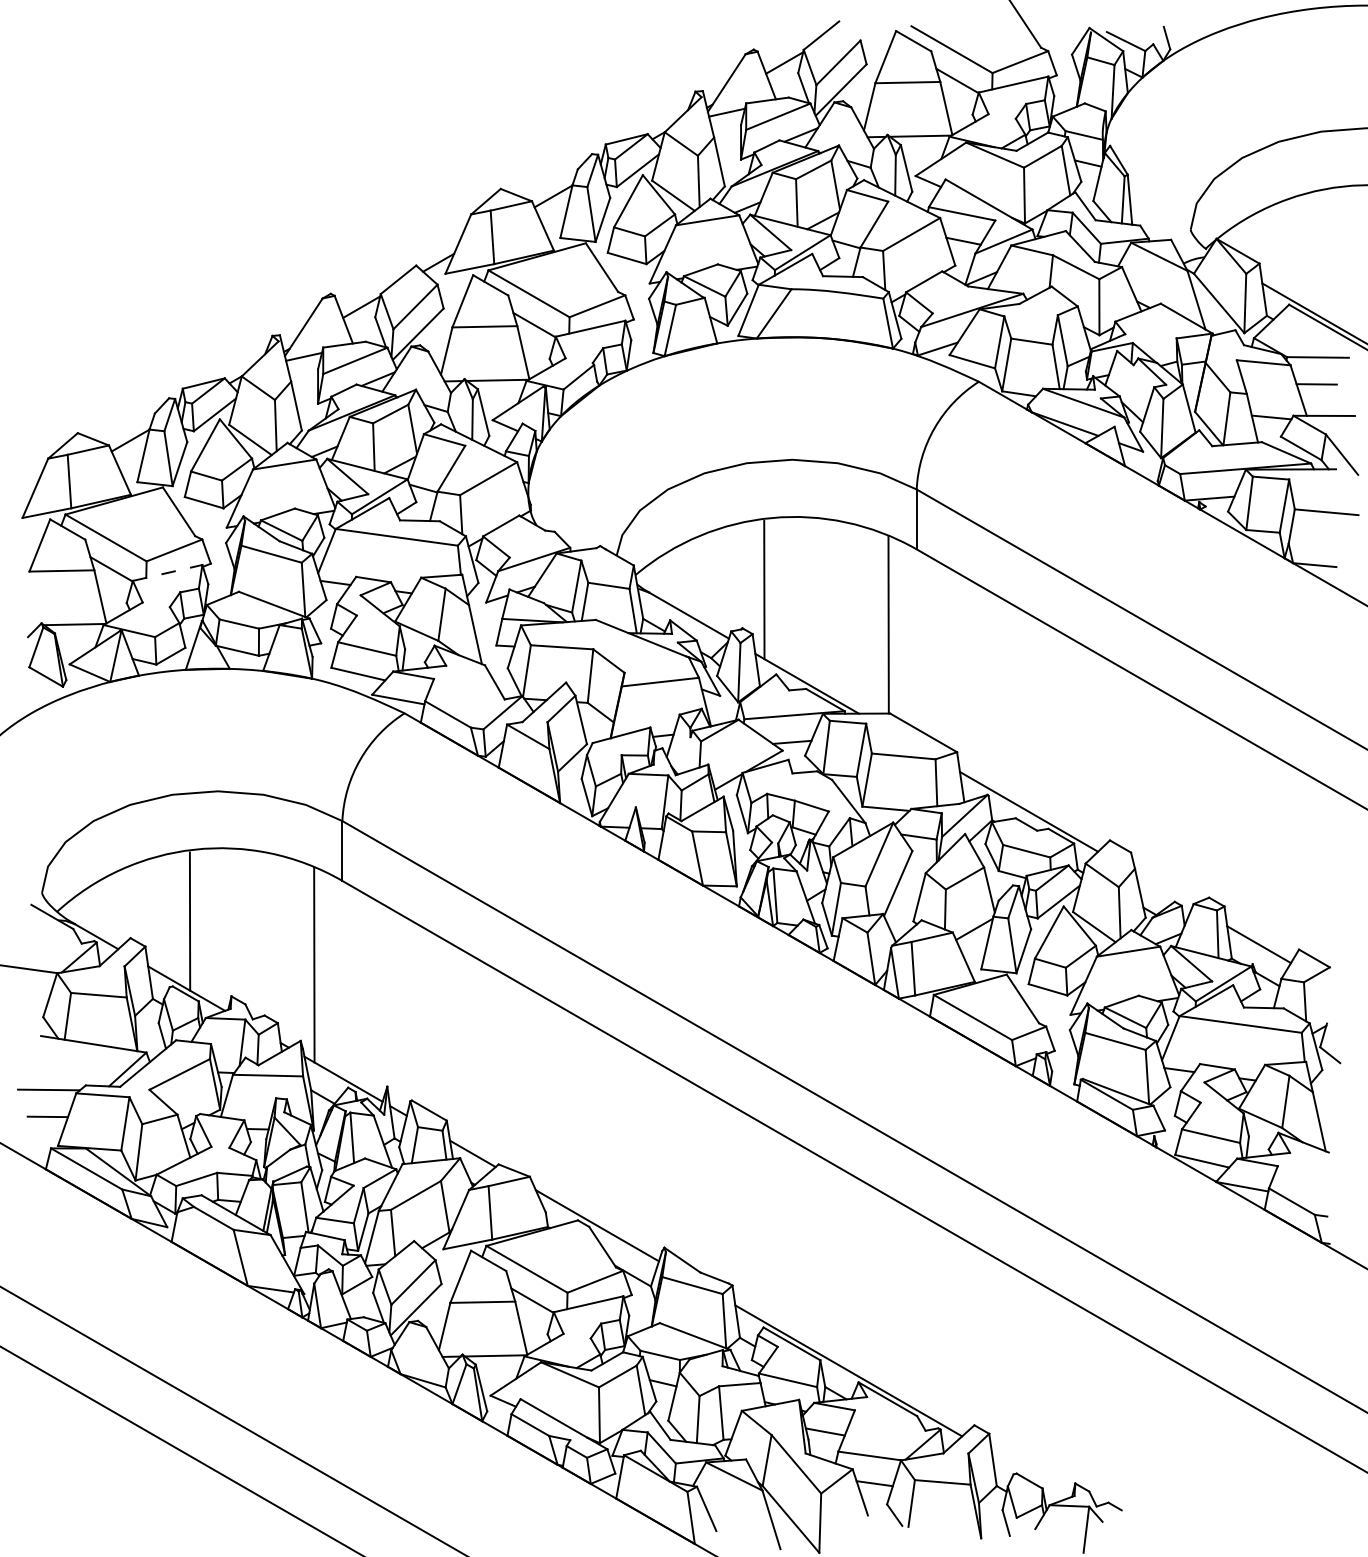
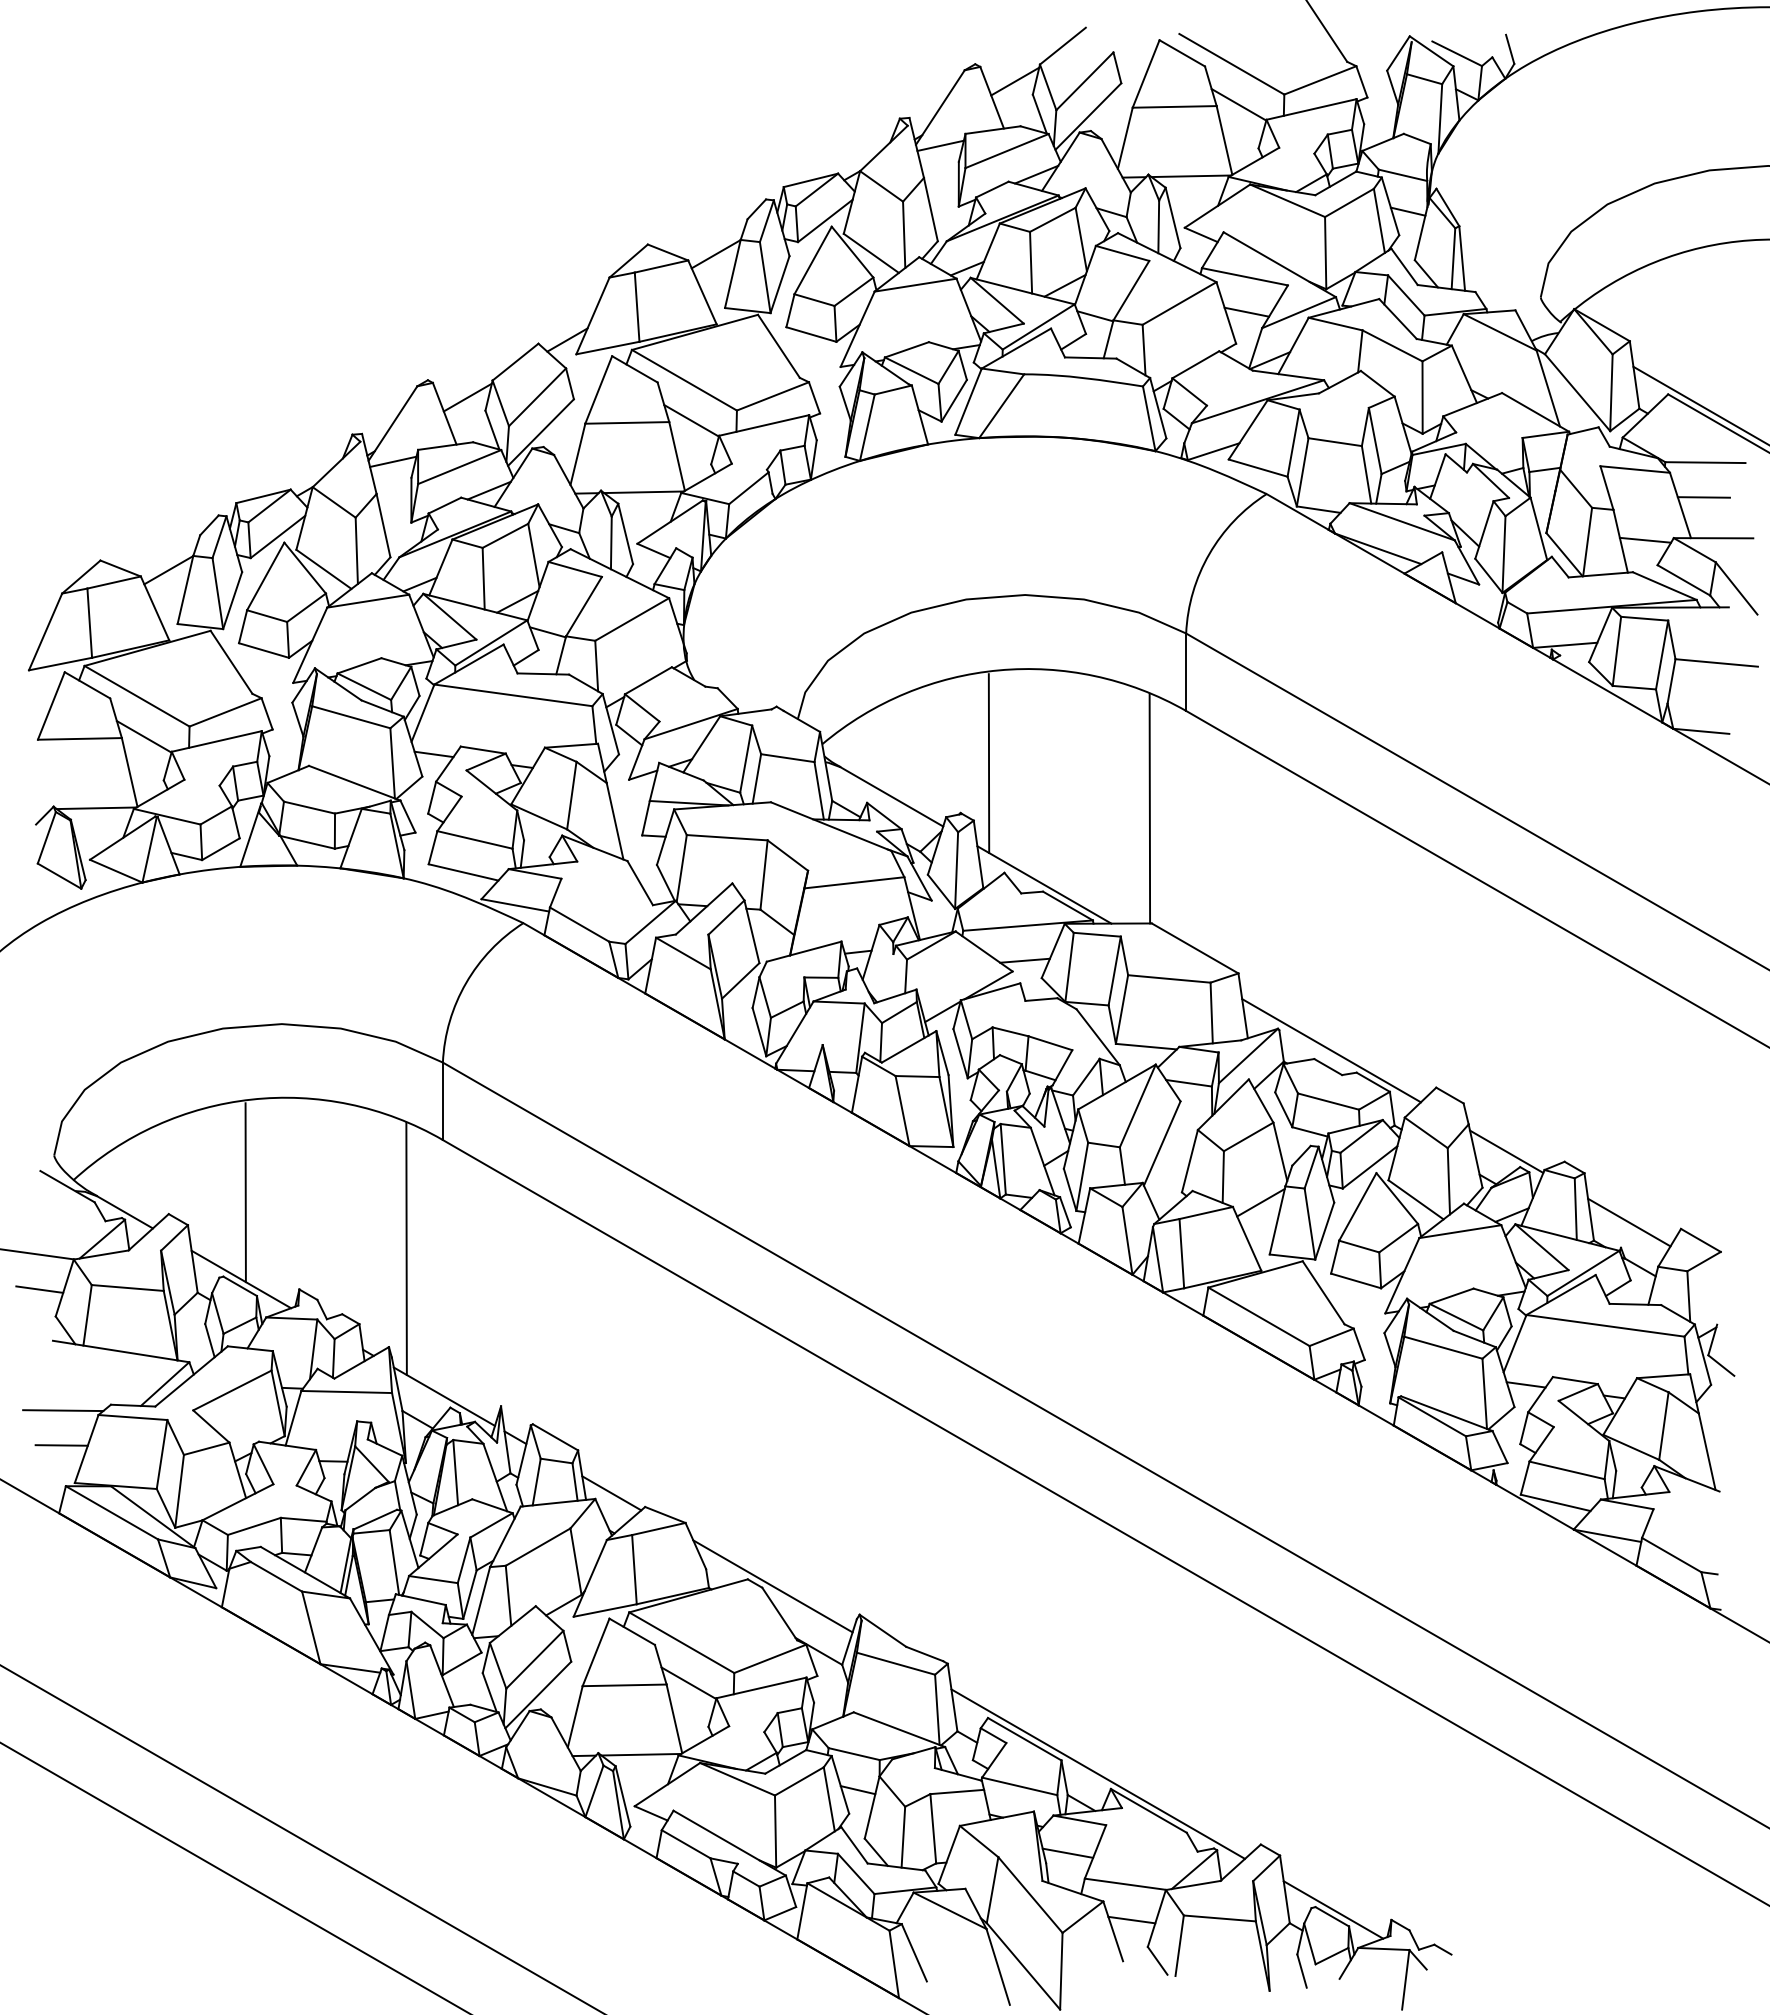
line: (168, 572) -> (217, 741), dashed -> solid
line: (1164, 889) -> (1506, 1151), added
line: (30, 996) -> (39, 1289), added
line: (1030, 1475) -> (1333, 1909), added

